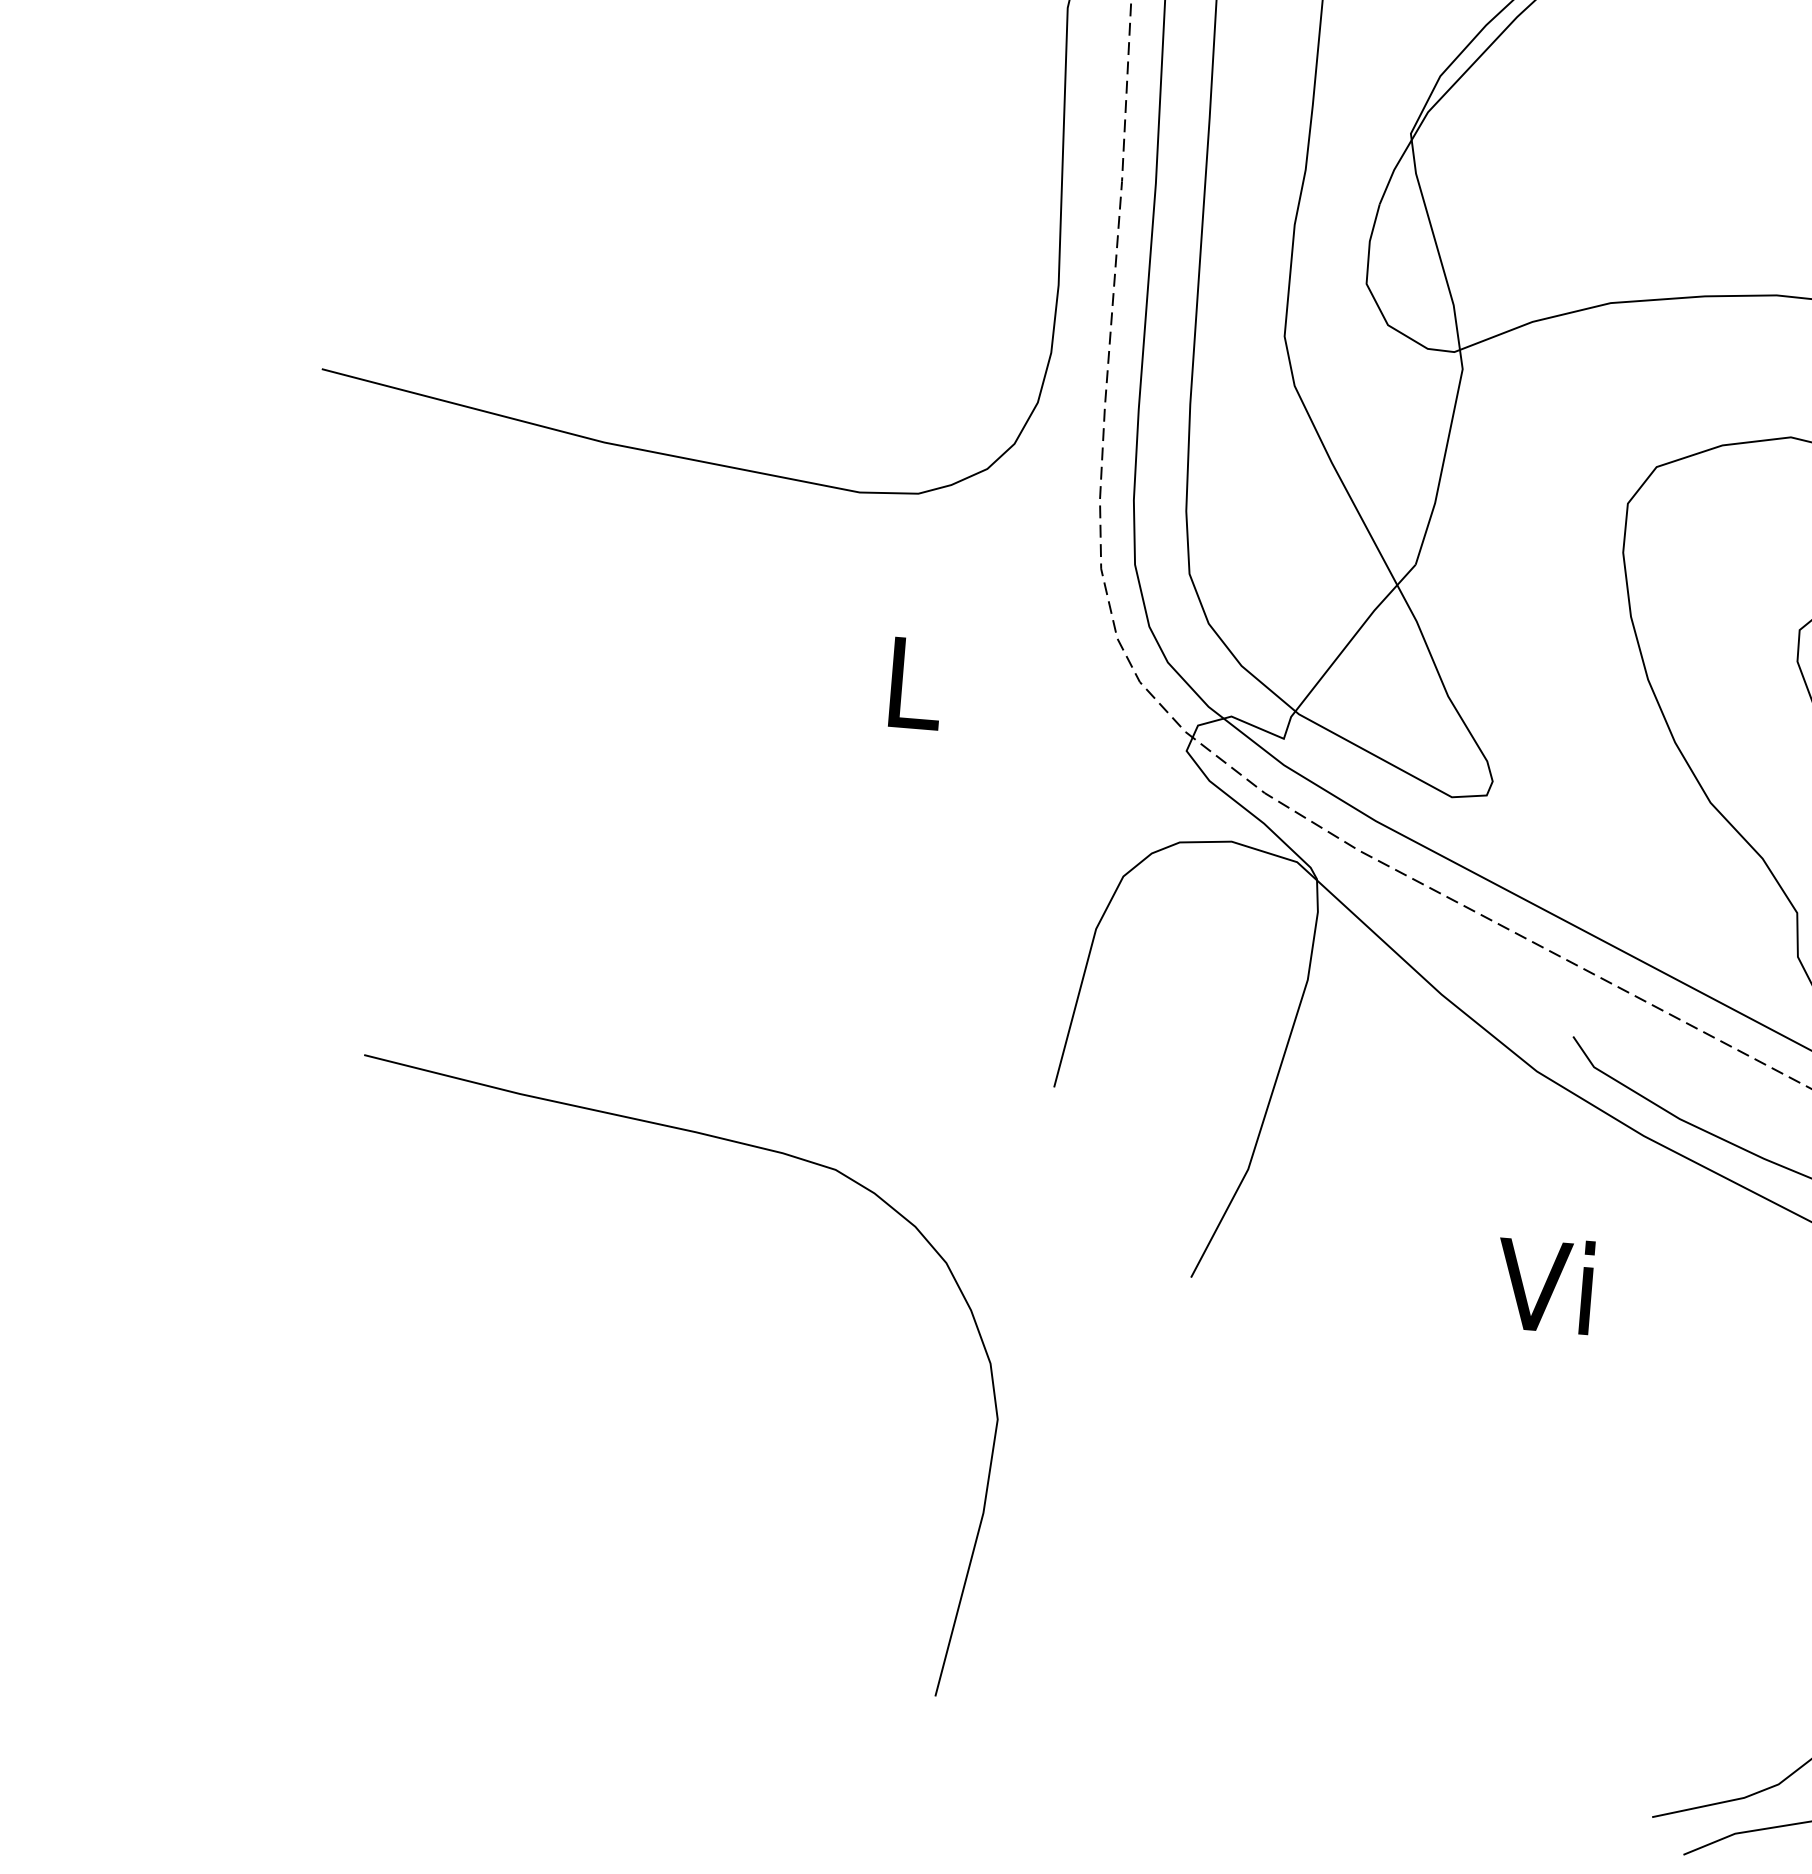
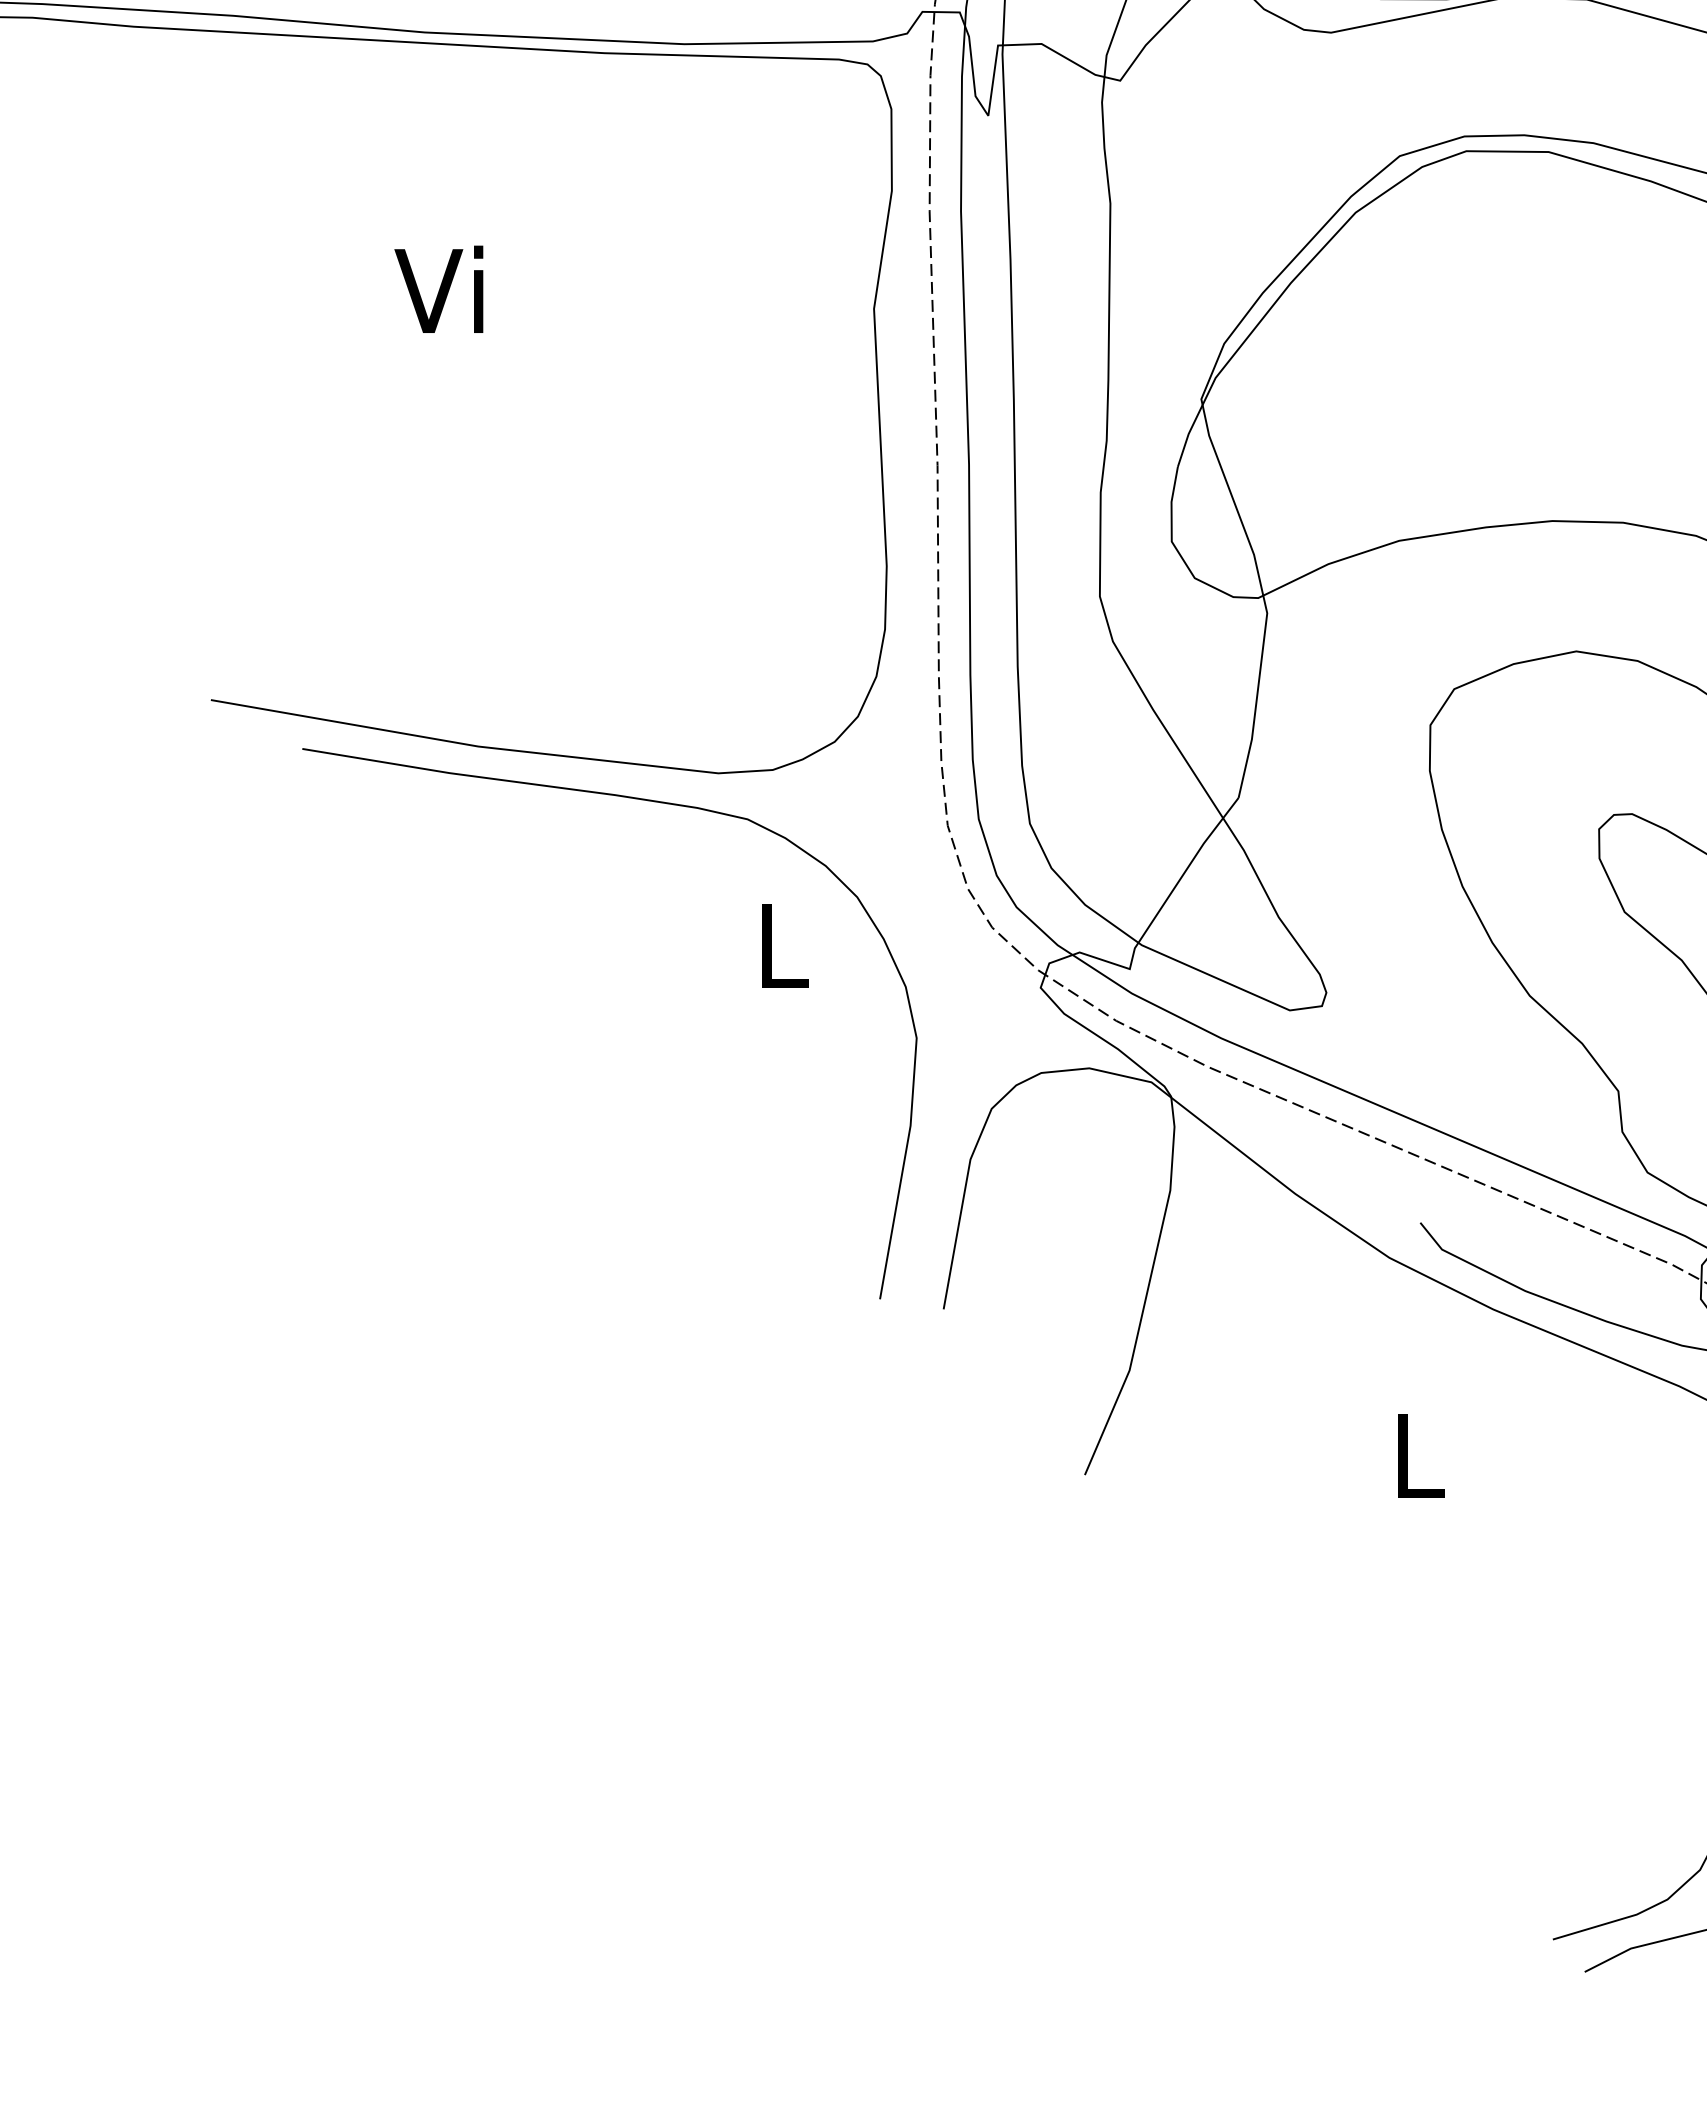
curve: (729, 1141) -> (647, 801), moved
text: (1544, 1284) -> (1412, 1454), Vi -> L

